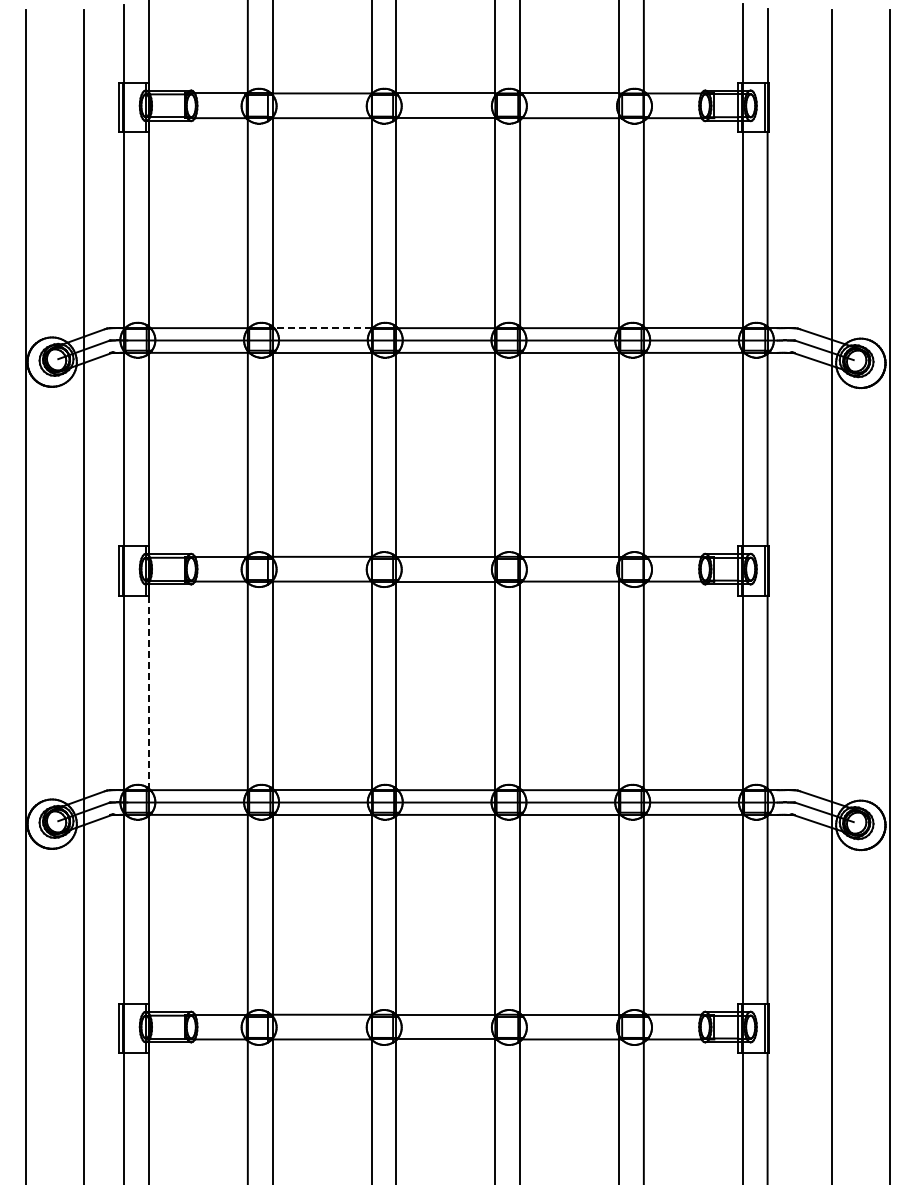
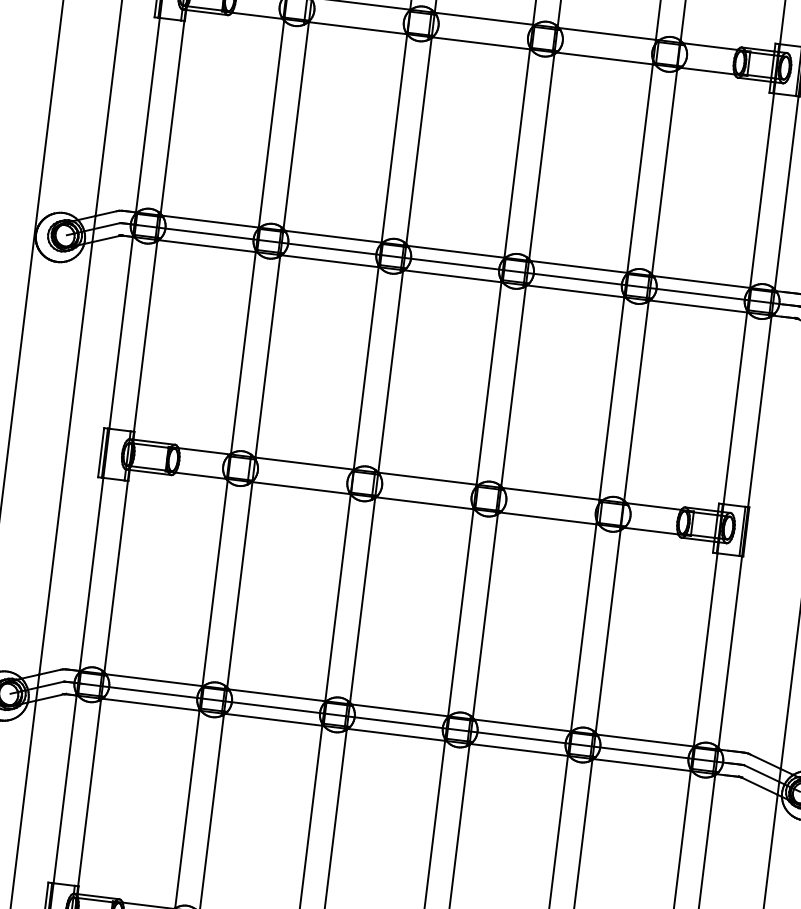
line: (322, 328) -> (332, 237), dashed -> solid
line: (148, 692) -> (115, 577), dashed -> solid

